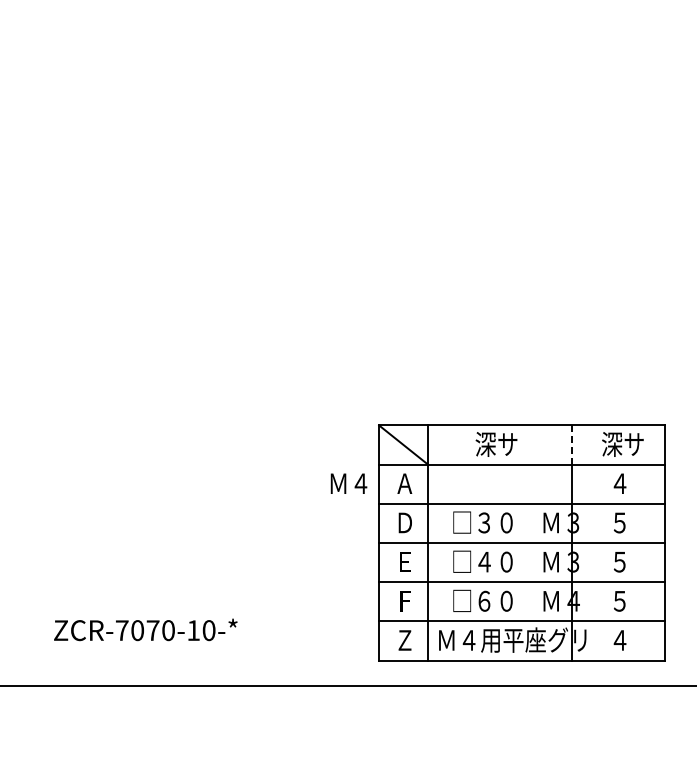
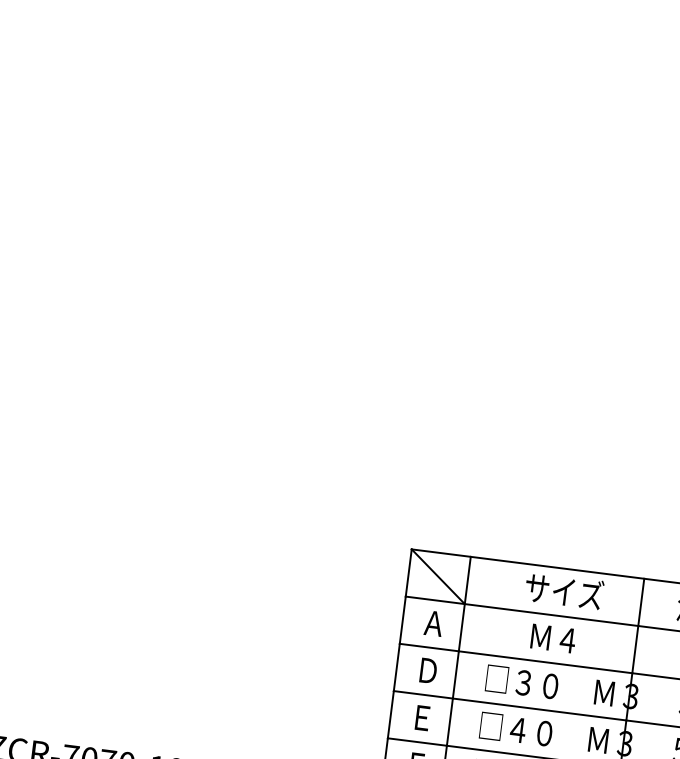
text: (507, 443) -> (563, 590), 深サ -> サイズ
line: (571, 445) -> (640, 602), dashed -> solid
text: (348, 483) -> (552, 638), moved

